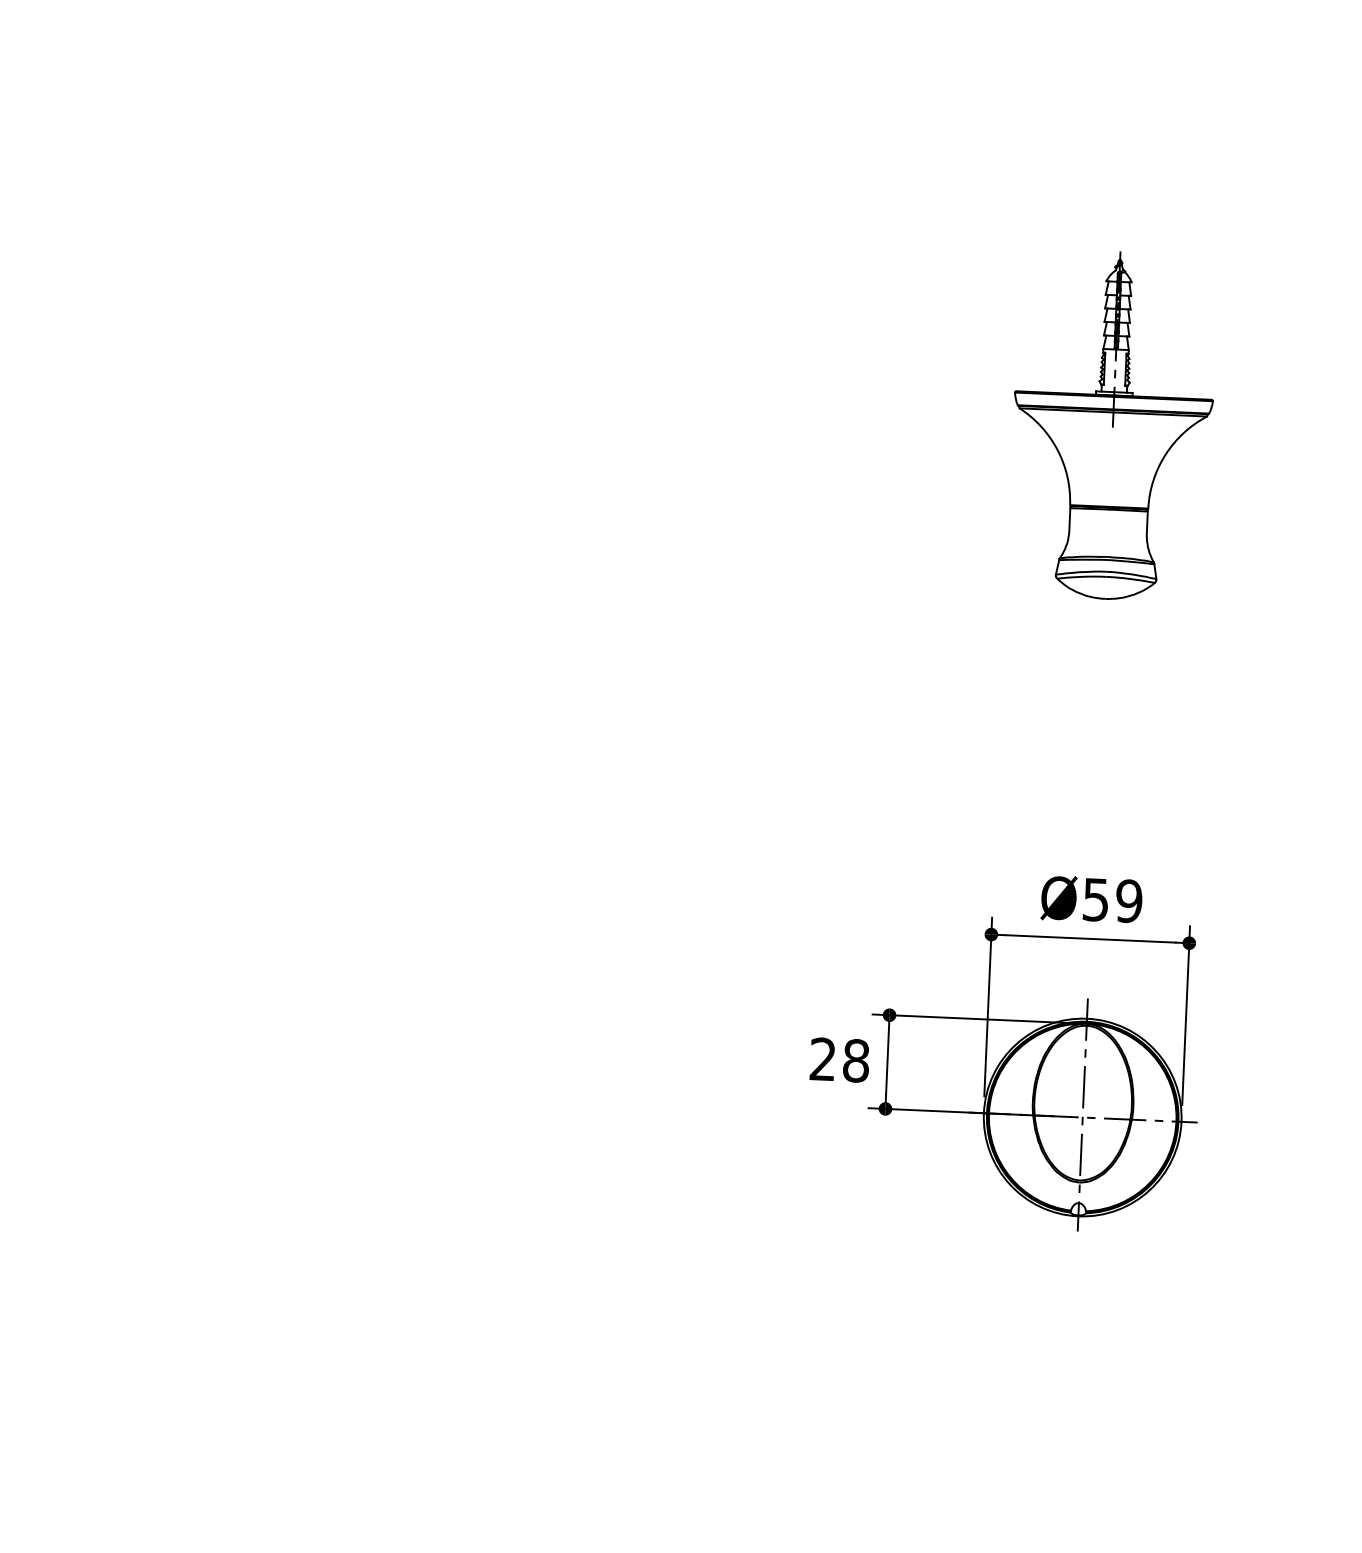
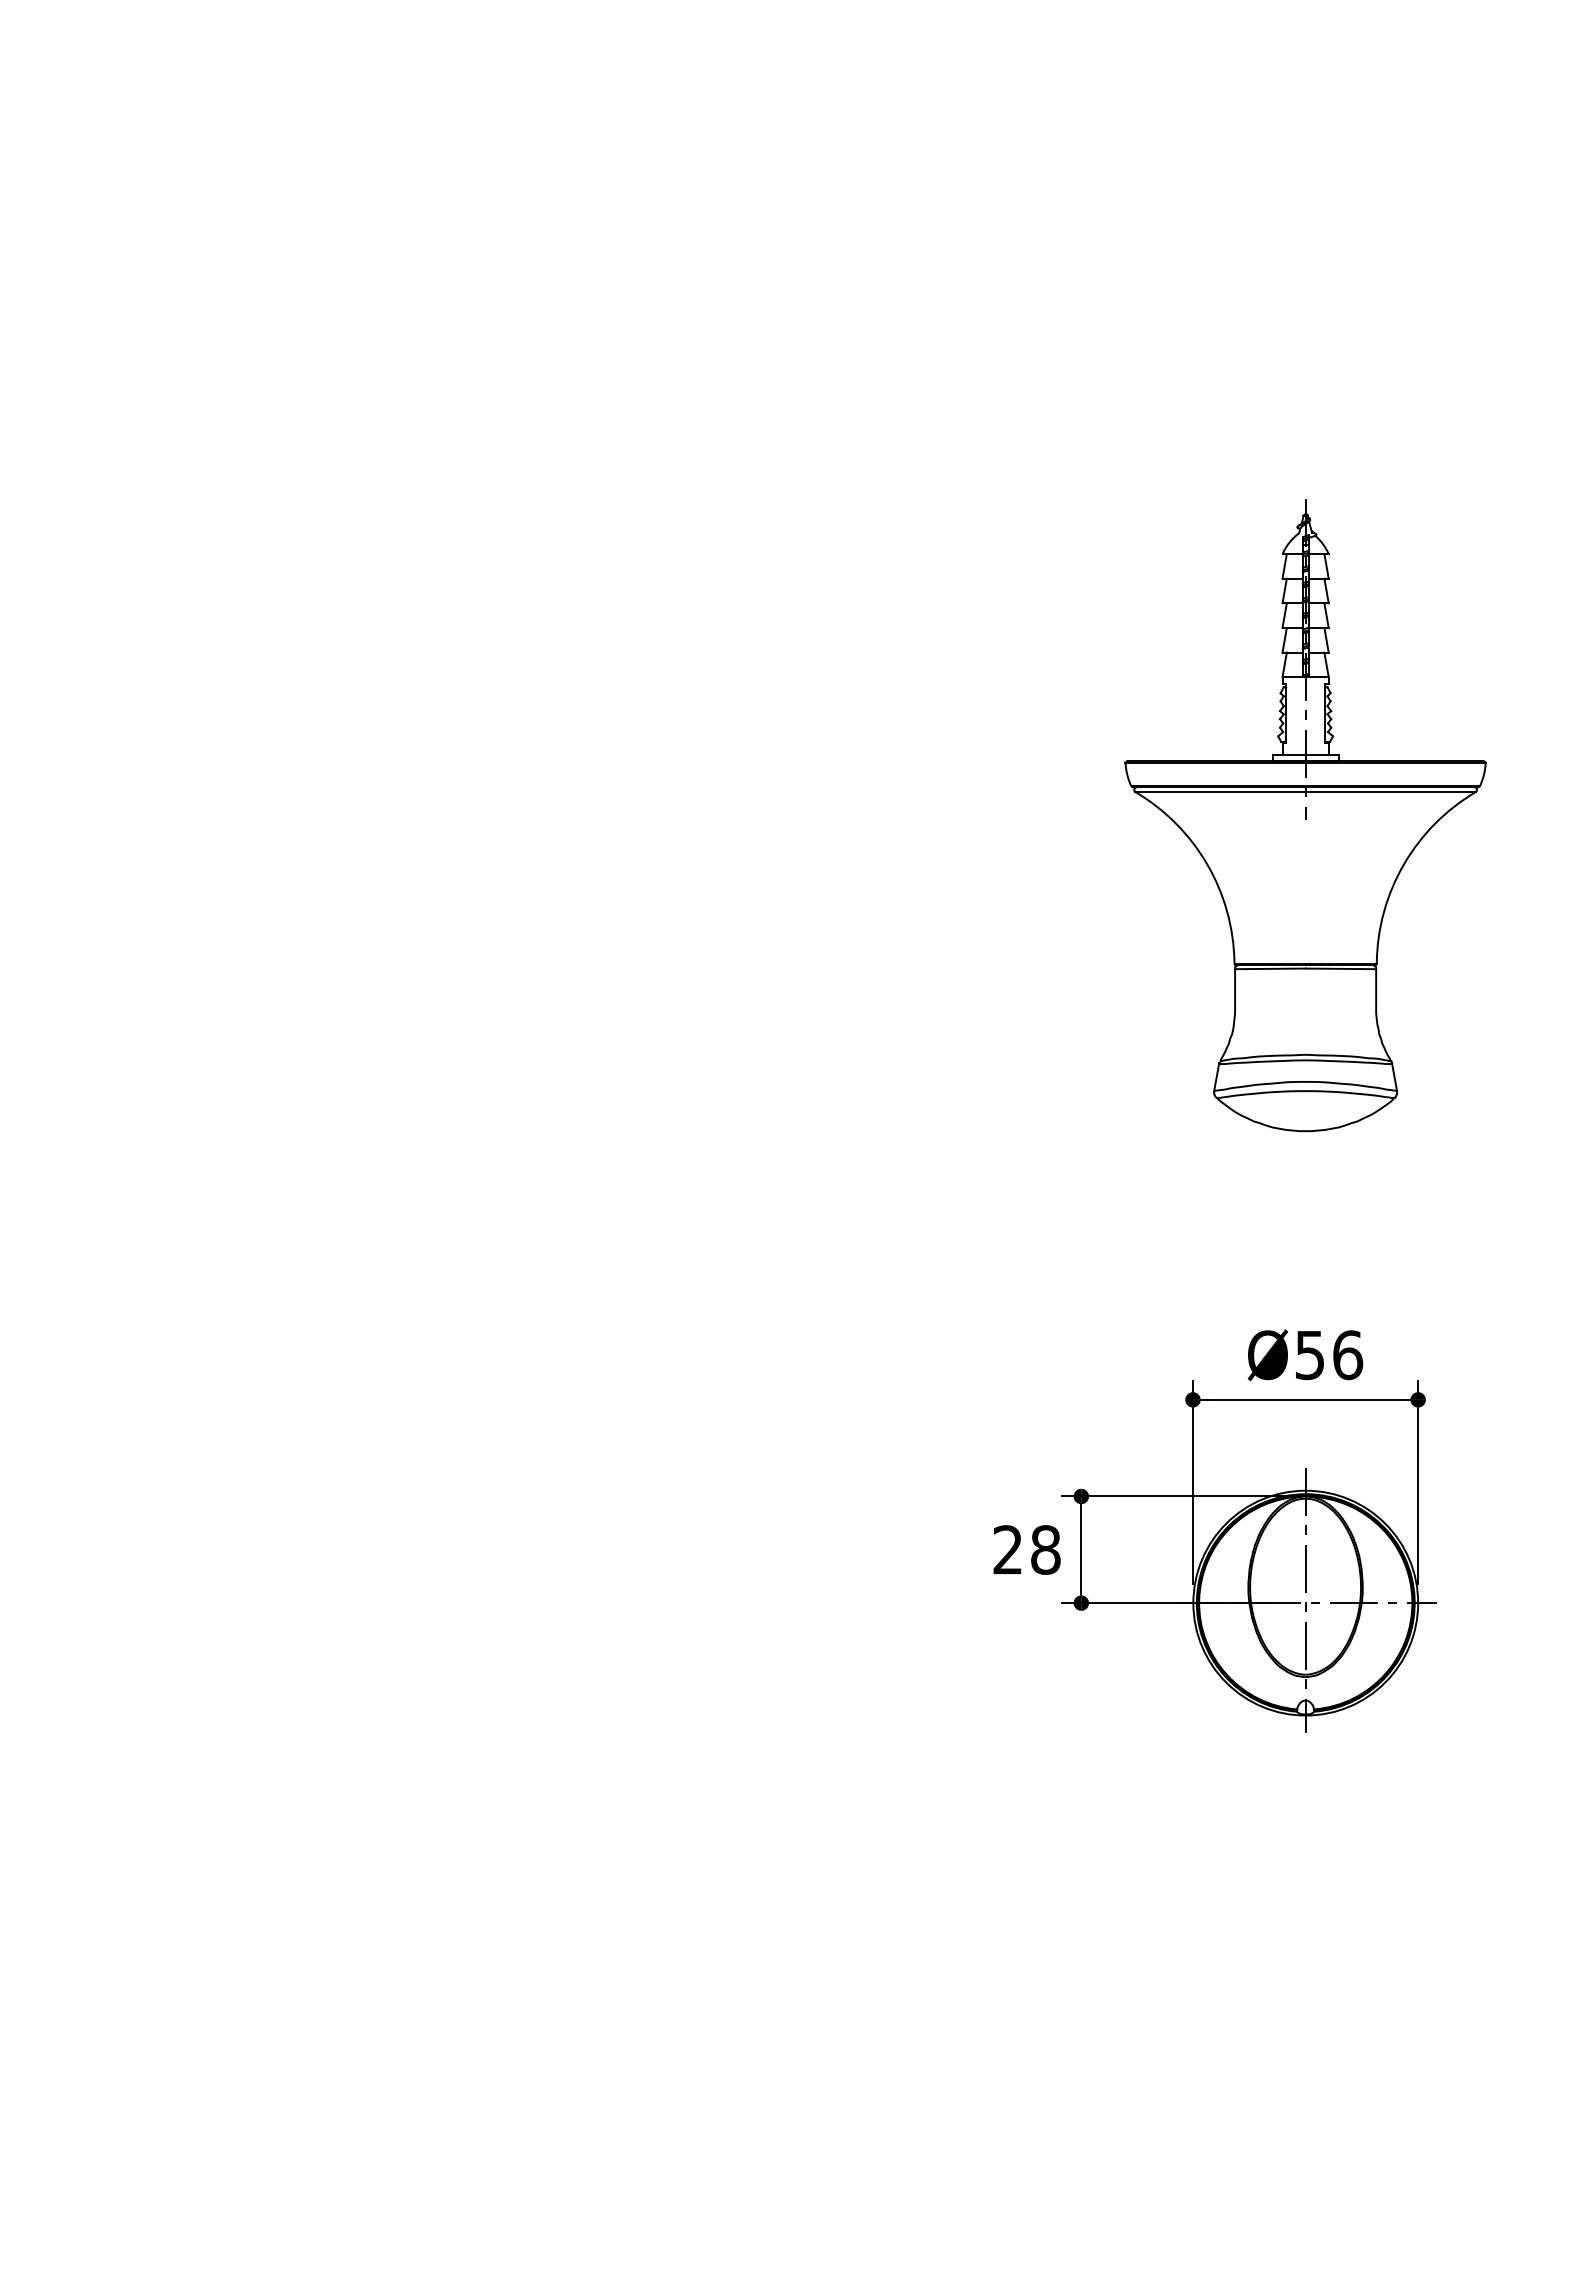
part: (1112, 425) -> (1305, 815), size x1.6
text: (1128, 901) -> (1347, 1355), Ø59 -> Ø56

